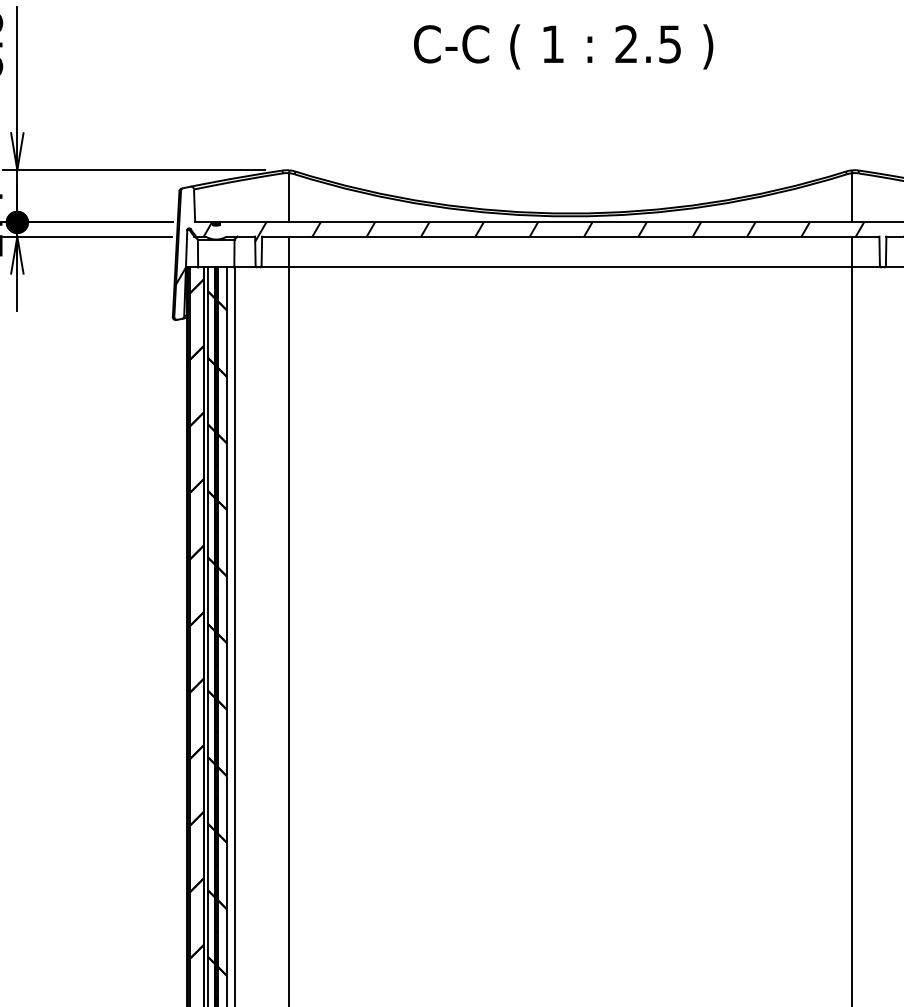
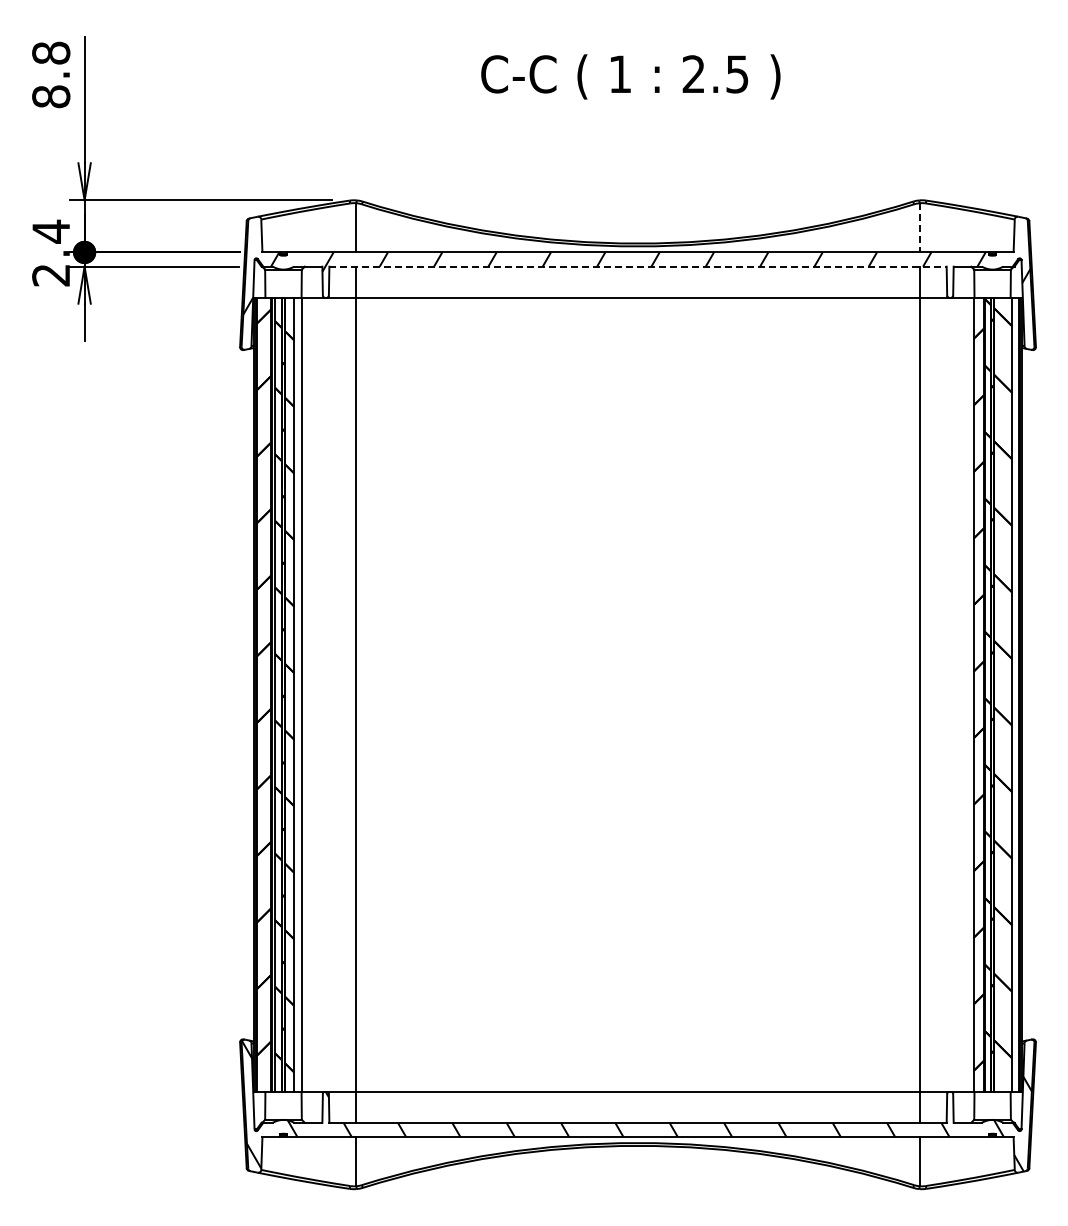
line: (852, 197) -> (919, 227), solid -> dashed
line: (571, 236) -> (638, 266), solid -> dashed

